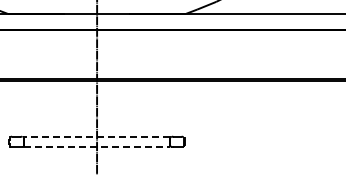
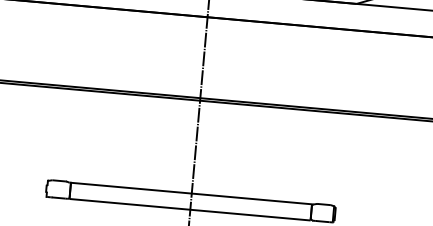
line: (96, 137) -> (190, 194), dashed -> solid
line: (97, 146) -> (191, 209), dashed -> solid

